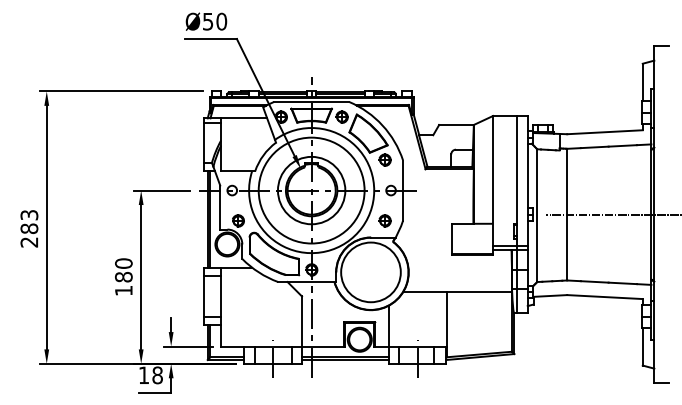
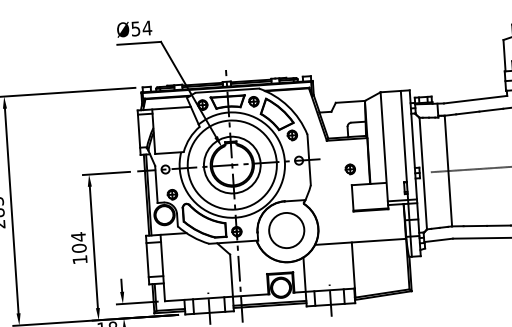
text: (221, 21) -> (147, 28), Ø50 -> Ø54
part: (384, 220) -> (349, 169), moved
text: (123, 270) -> (78, 242), 180 -> 104
circle: (370, 272) -> (286, 230), size x0.7

